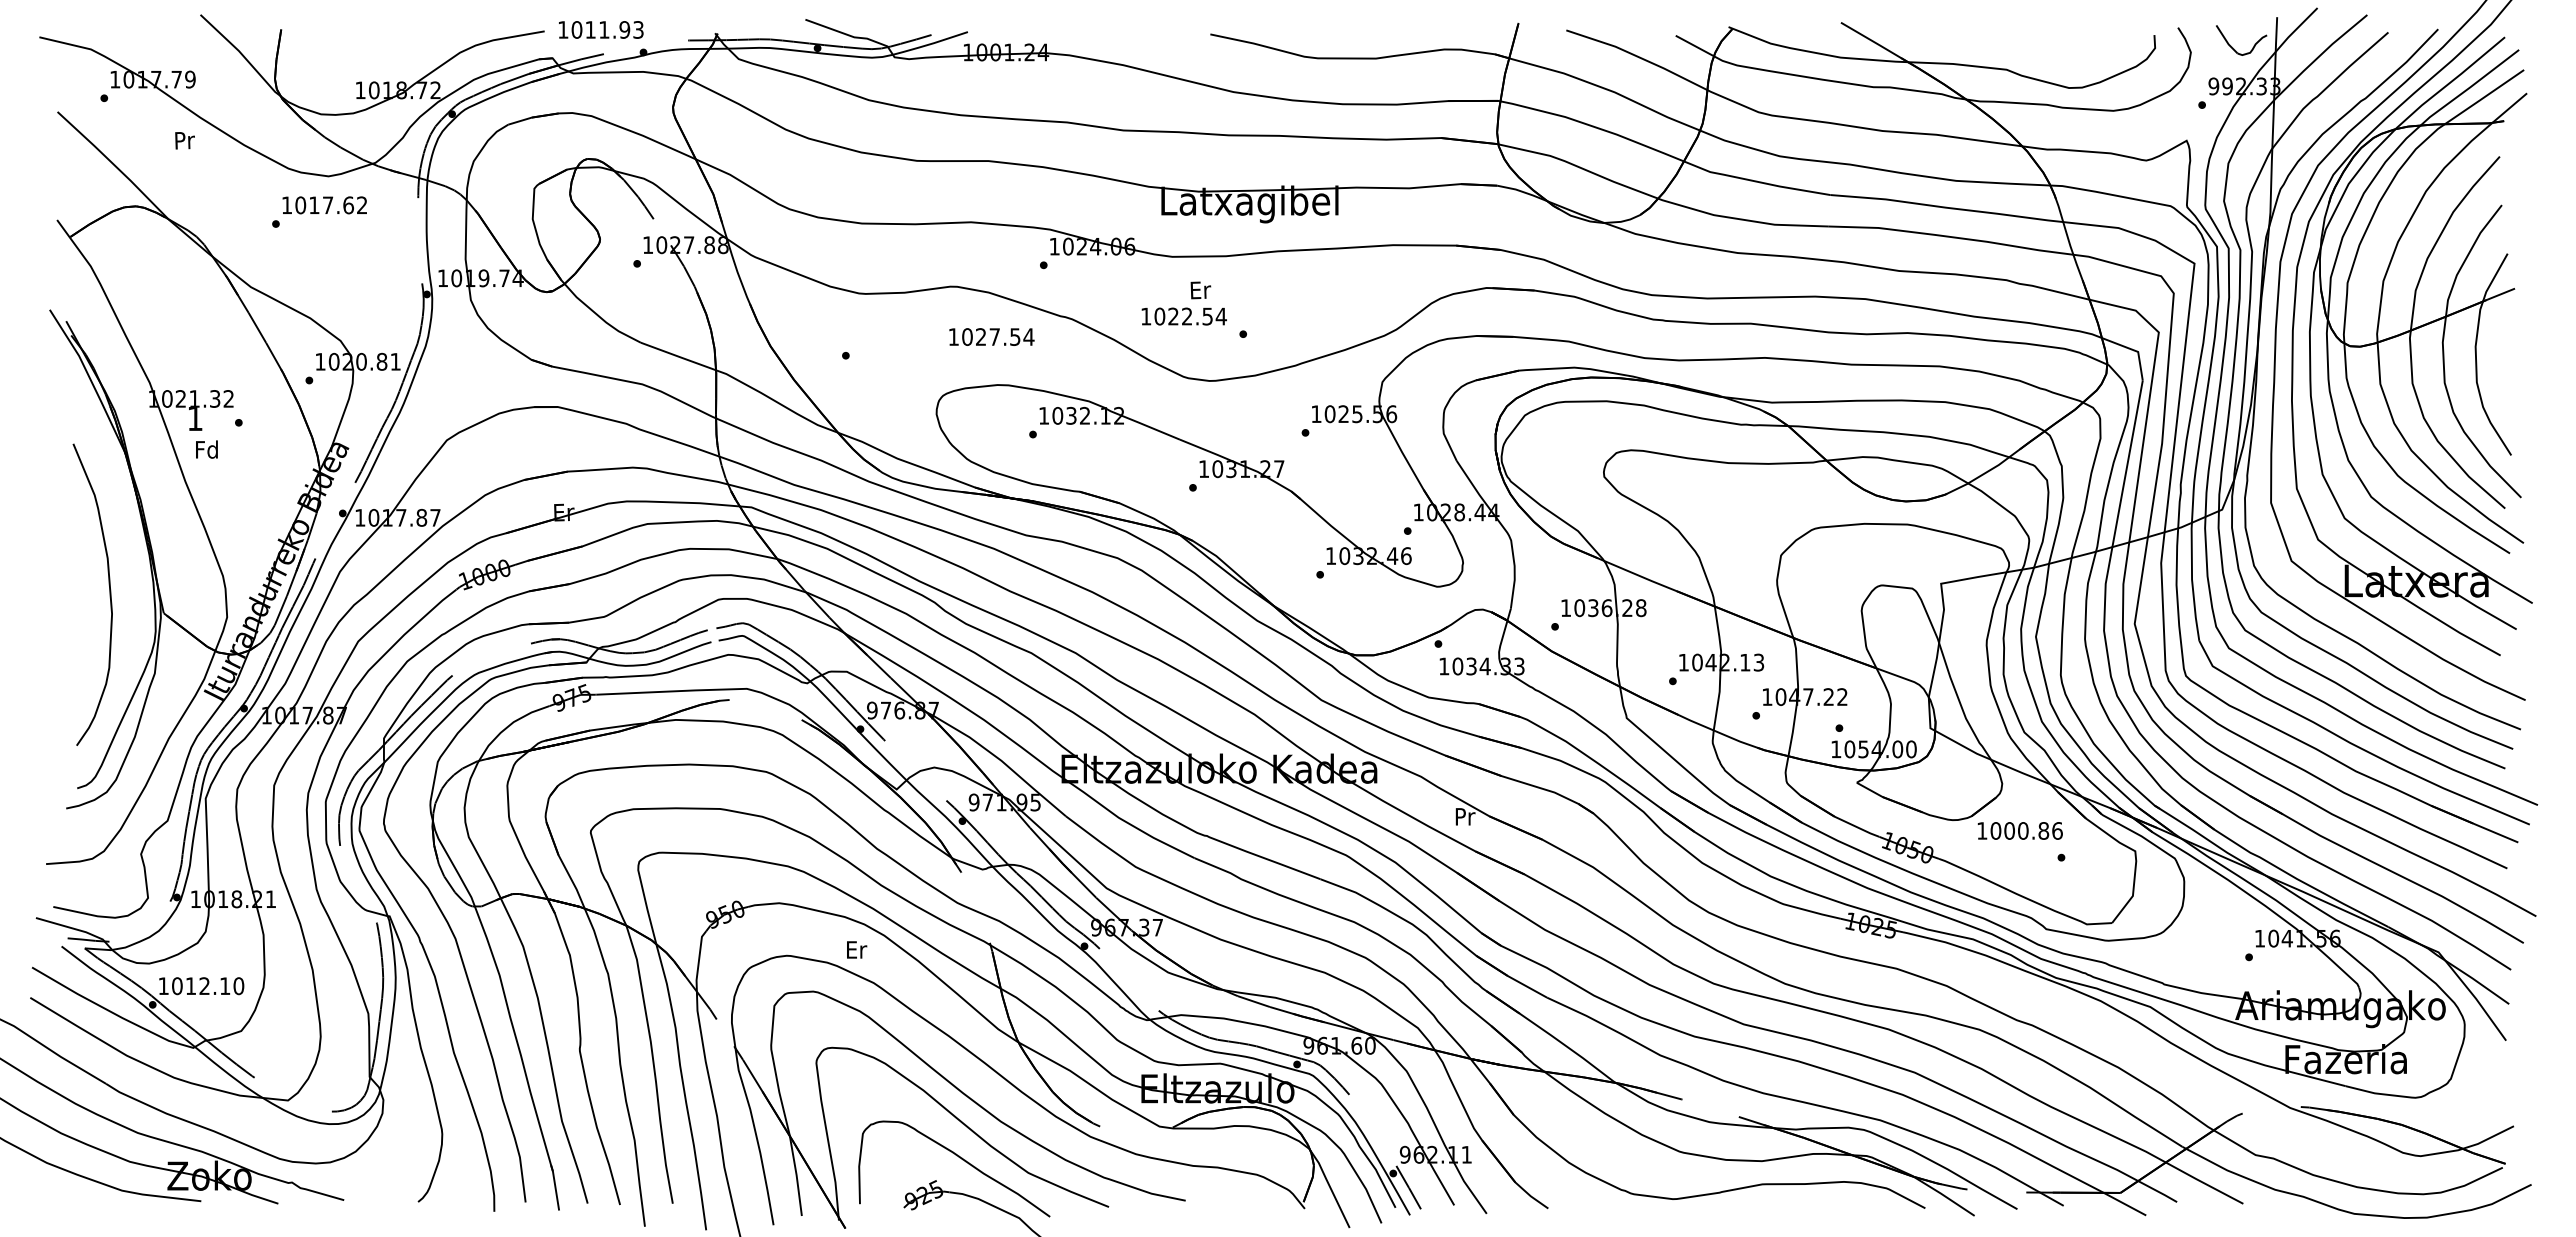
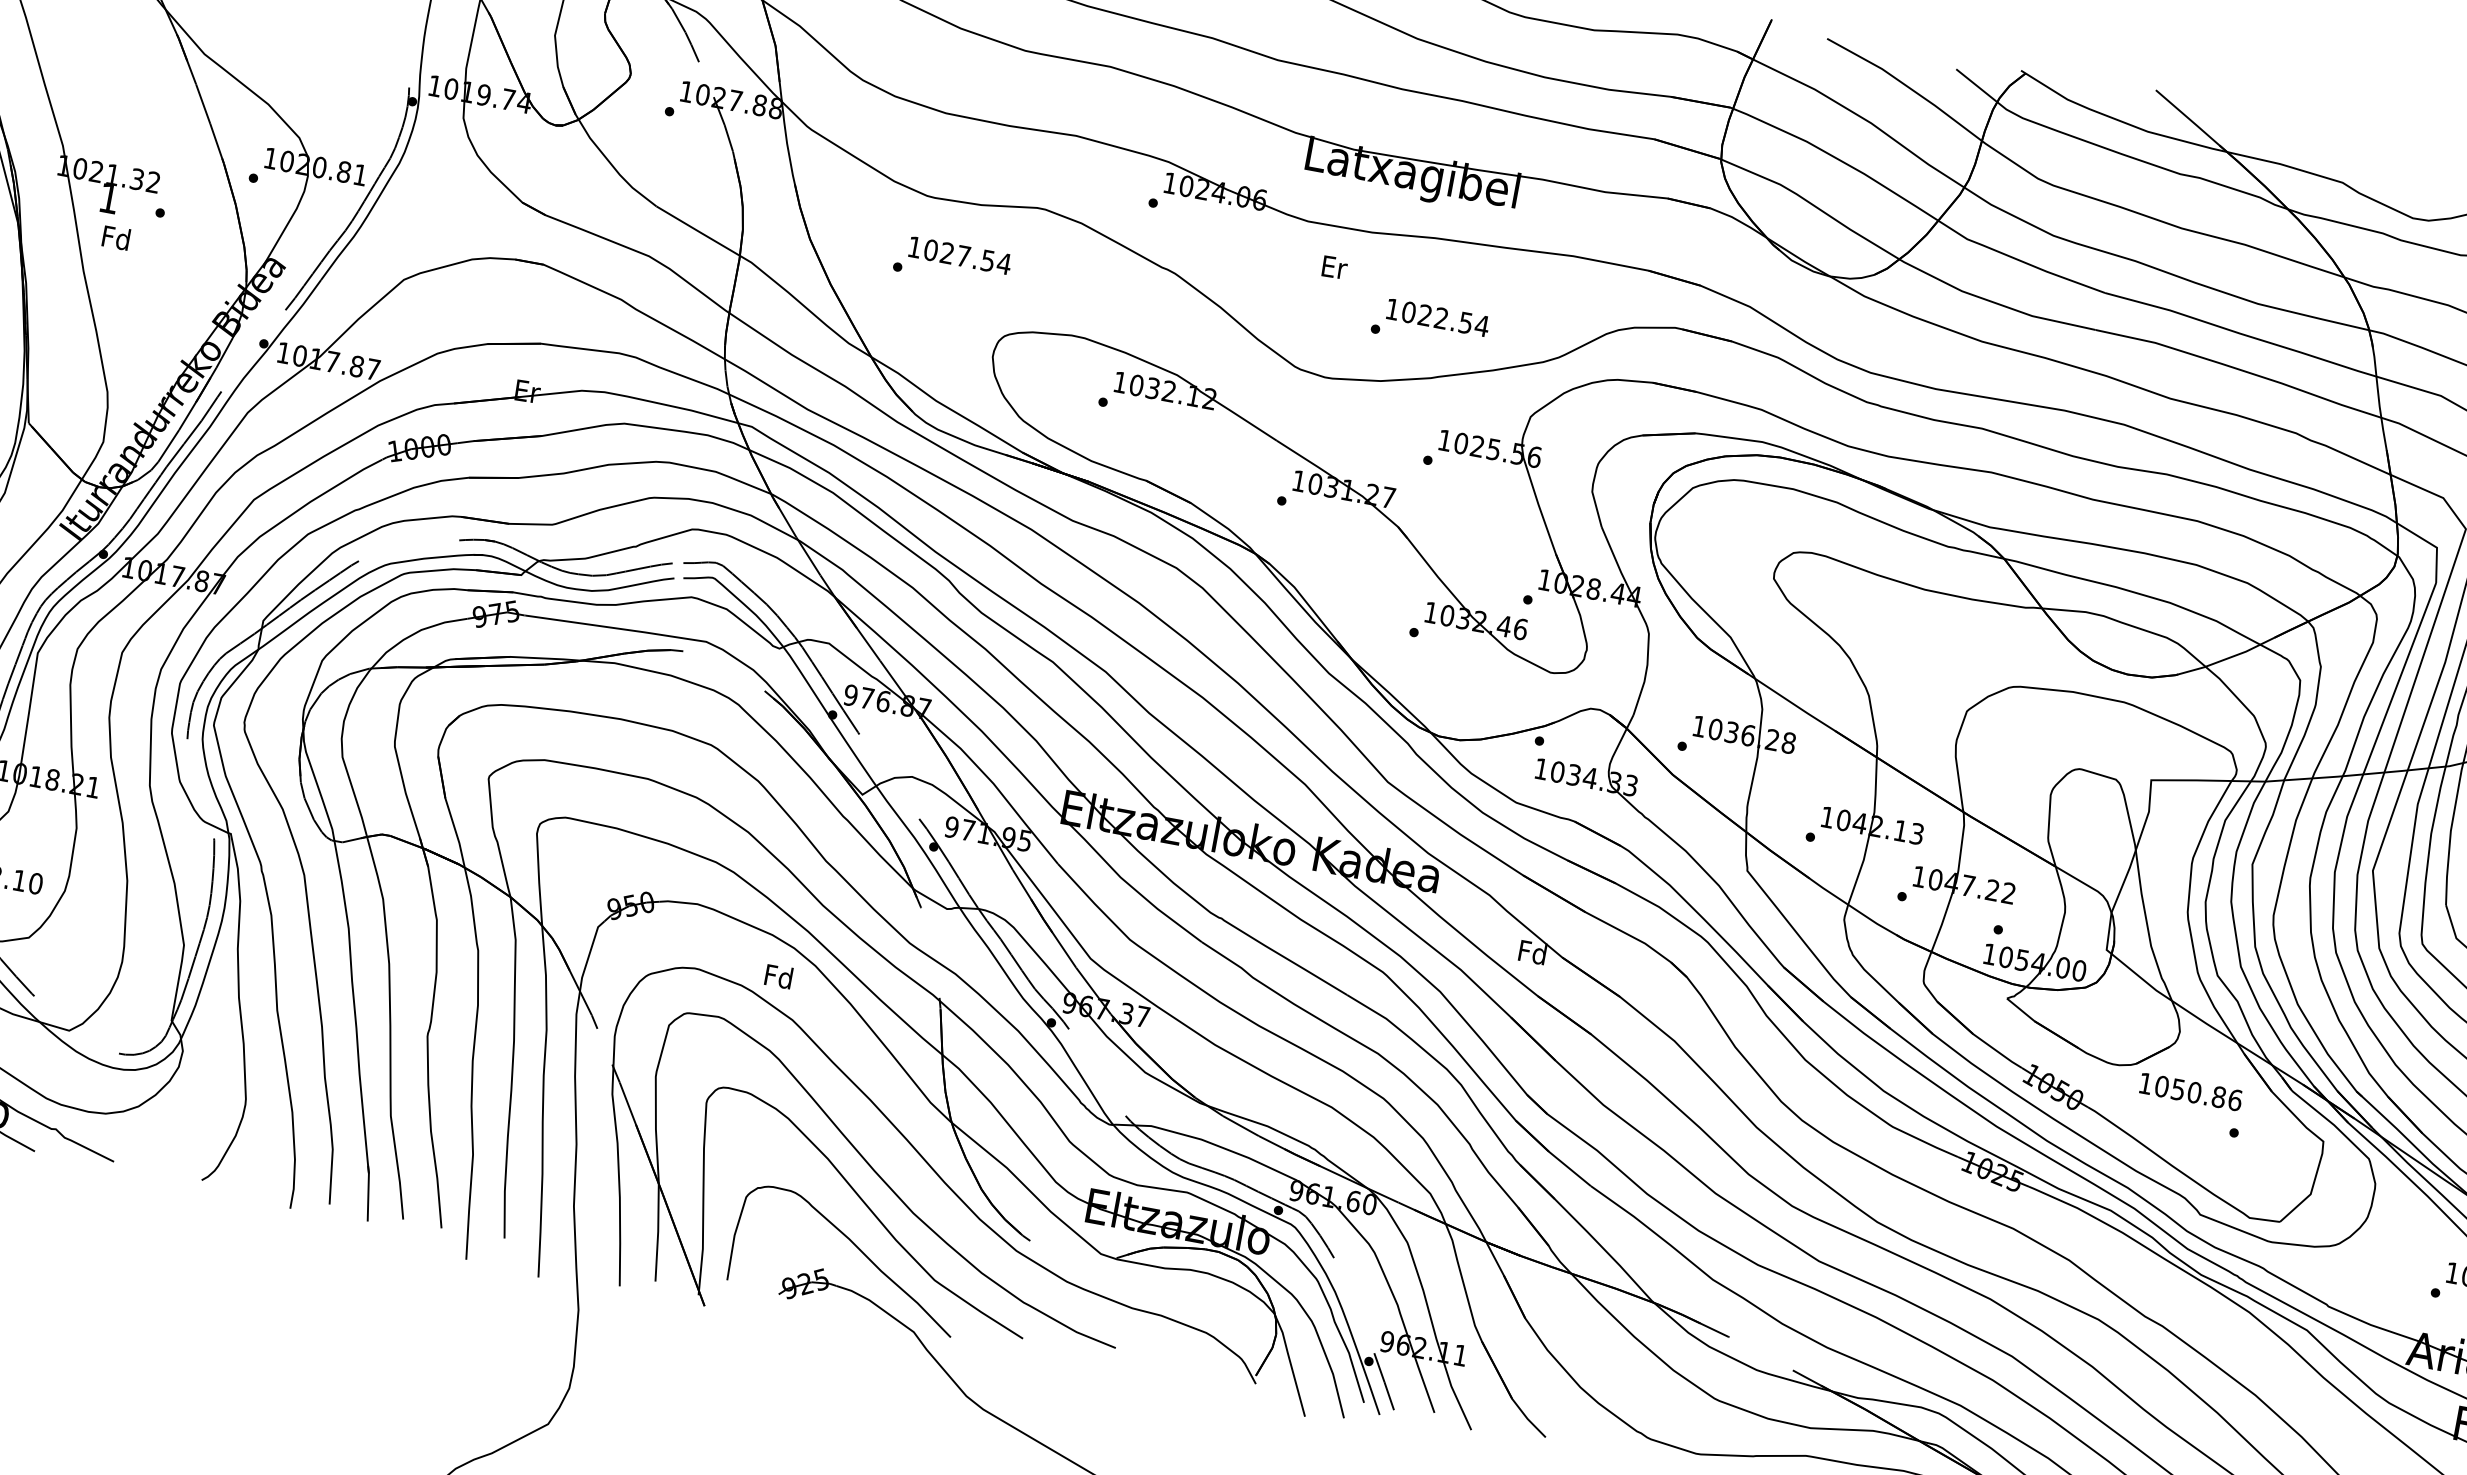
text: (1183, 316) -> (1437, 317), moved
text: (991, 336) -> (959, 254), moved
text: (1464, 816) -> (1532, 952), Pr -> Fd
text: (2009, 830) -> (2178, 1089), 1000.86 -> 1050.86
text: (856, 949) -> (779, 976), Er -> Fd

